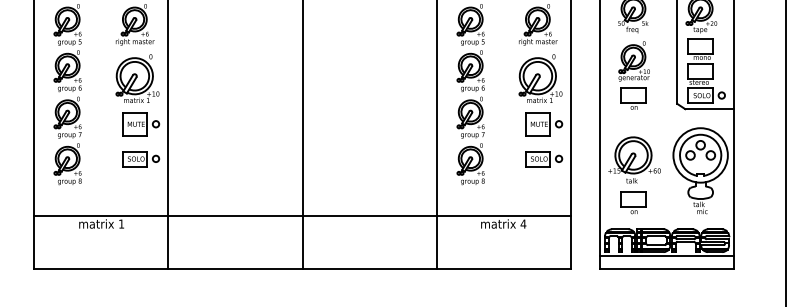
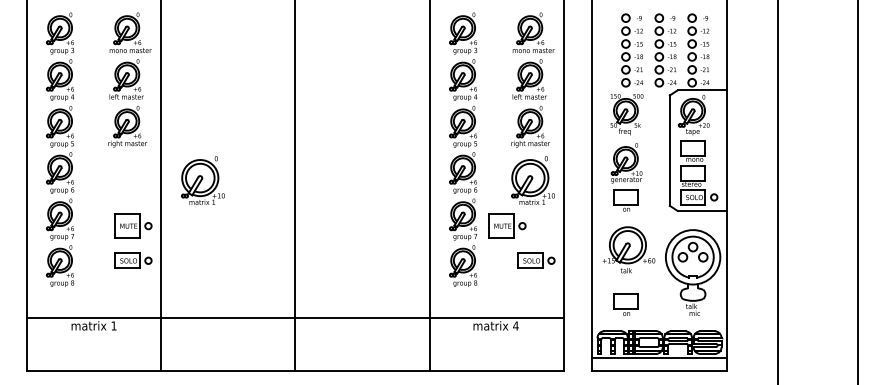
part: (137, 78) -> (202, 180), moved
part: (544, 123) -> (507, 225), moved
part: (634, 159) -> (628, 249), moved

